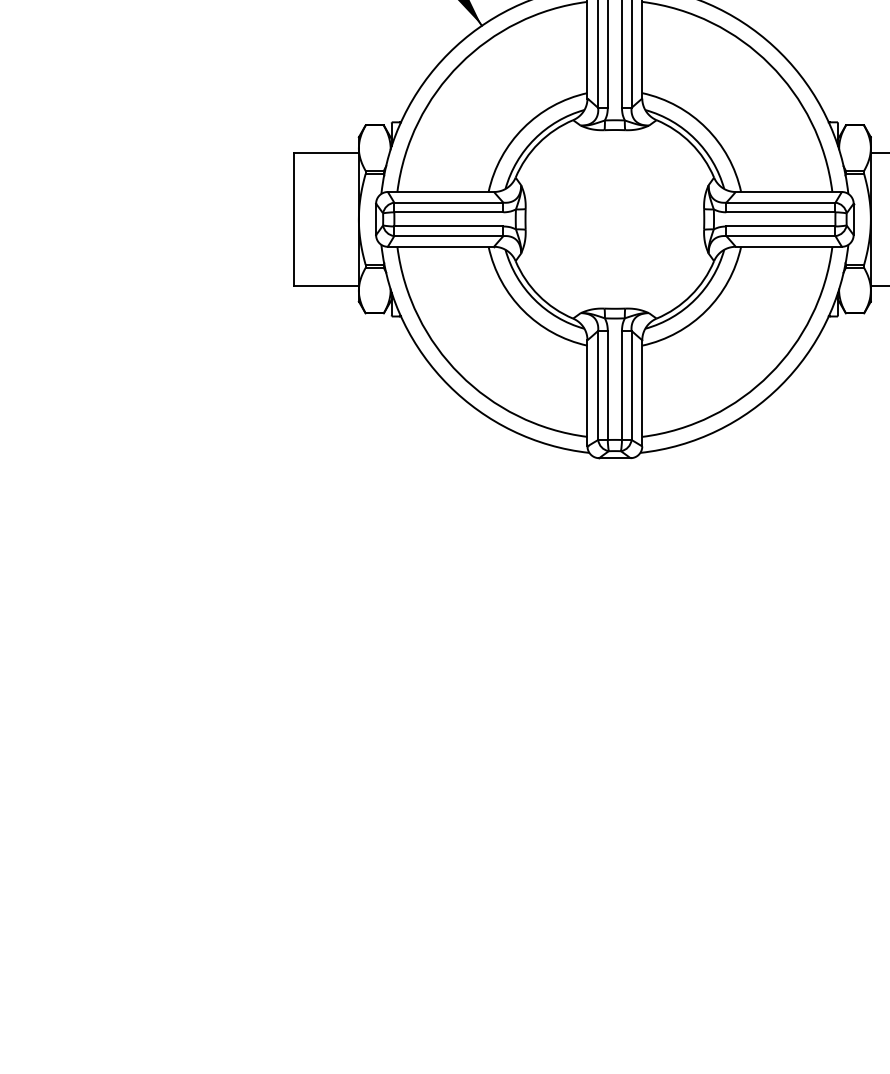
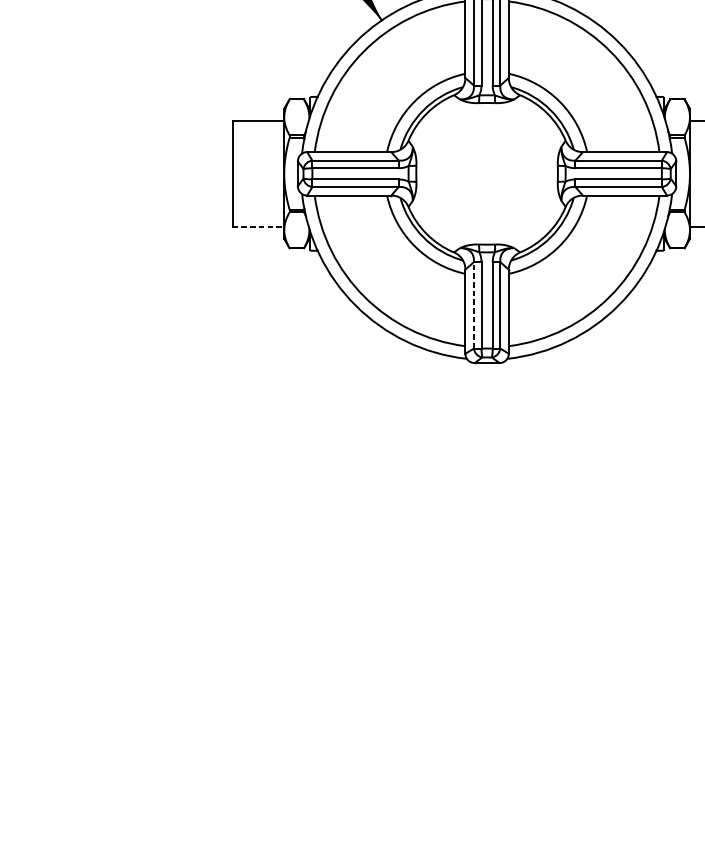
line: (326, 285) -> (258, 226), solid -> dashed
line: (598, 385) -> (474, 305), solid -> dashed

